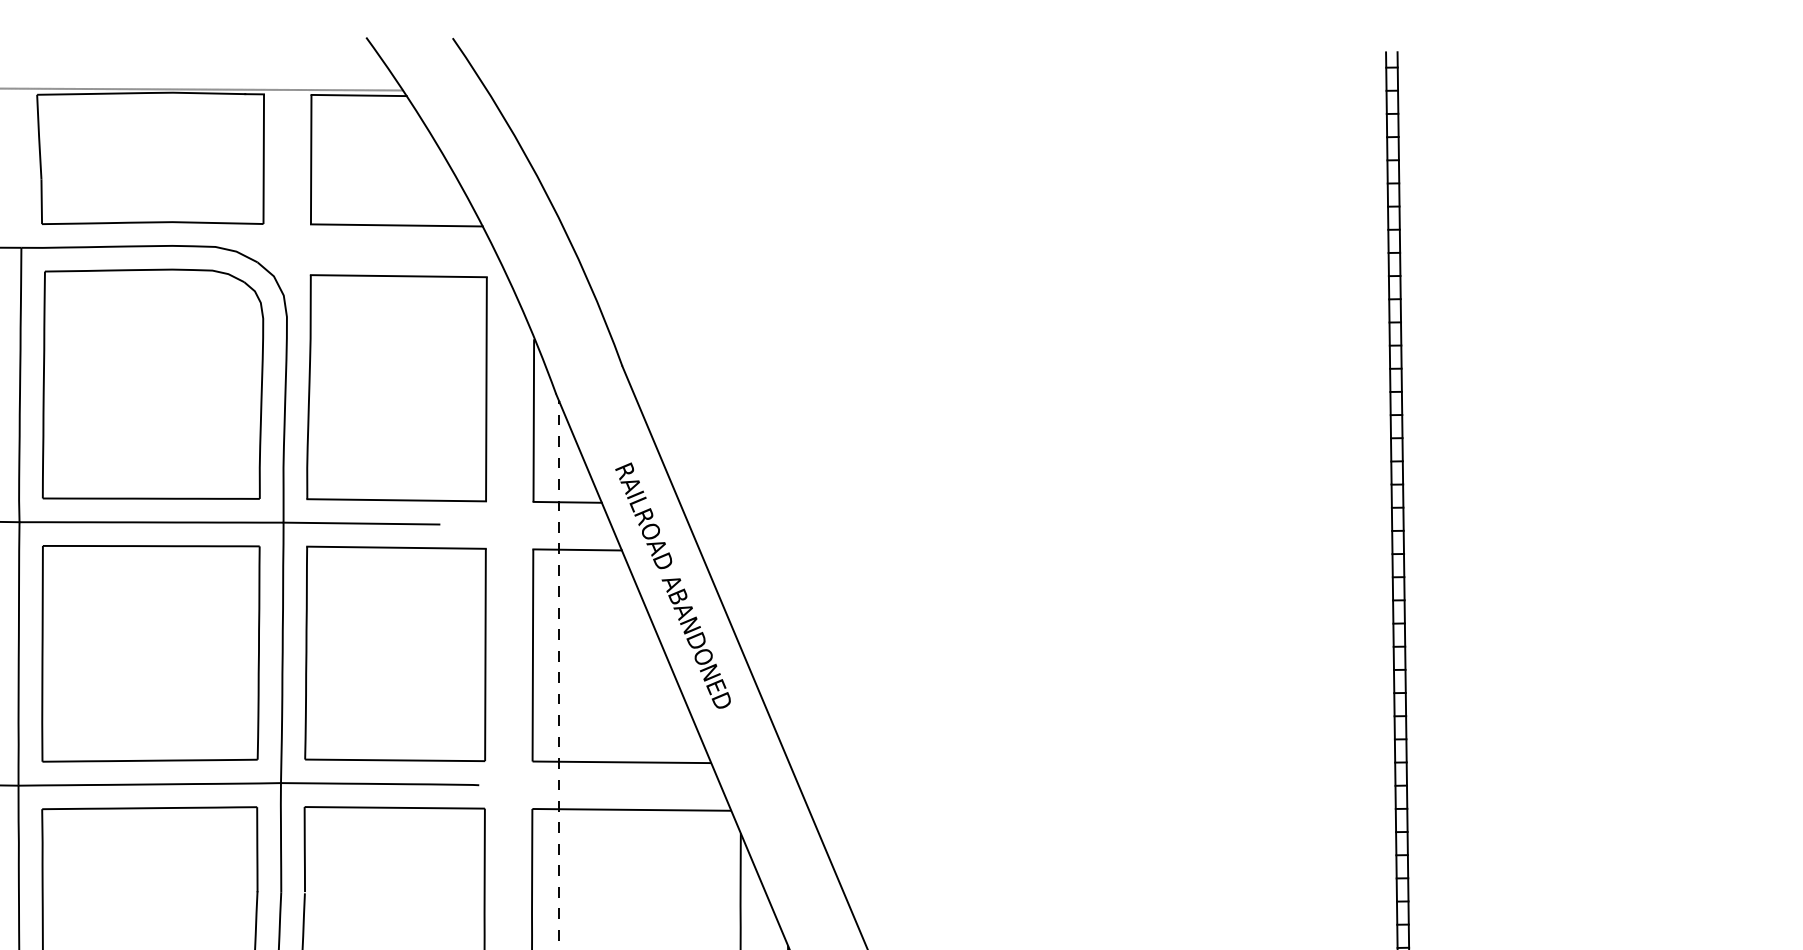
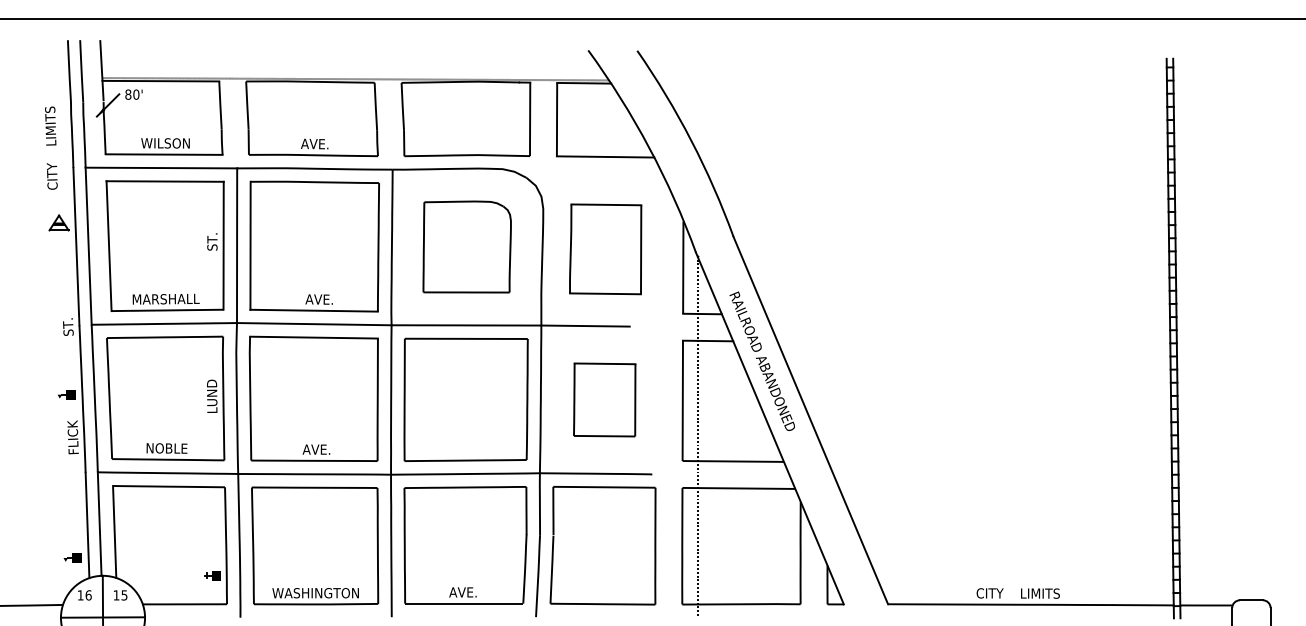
part: (151, 383) -> (466, 246), size x0.7
part: (396, 388) -> (605, 249), size x0.7
part: (394, 653) -> (604, 399), size x0.6

